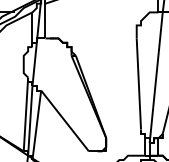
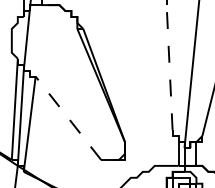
line: (138, 84) -> (169, 68), solid -> dashed
line: (65, 120) -> (69, 117), solid -> dashed

